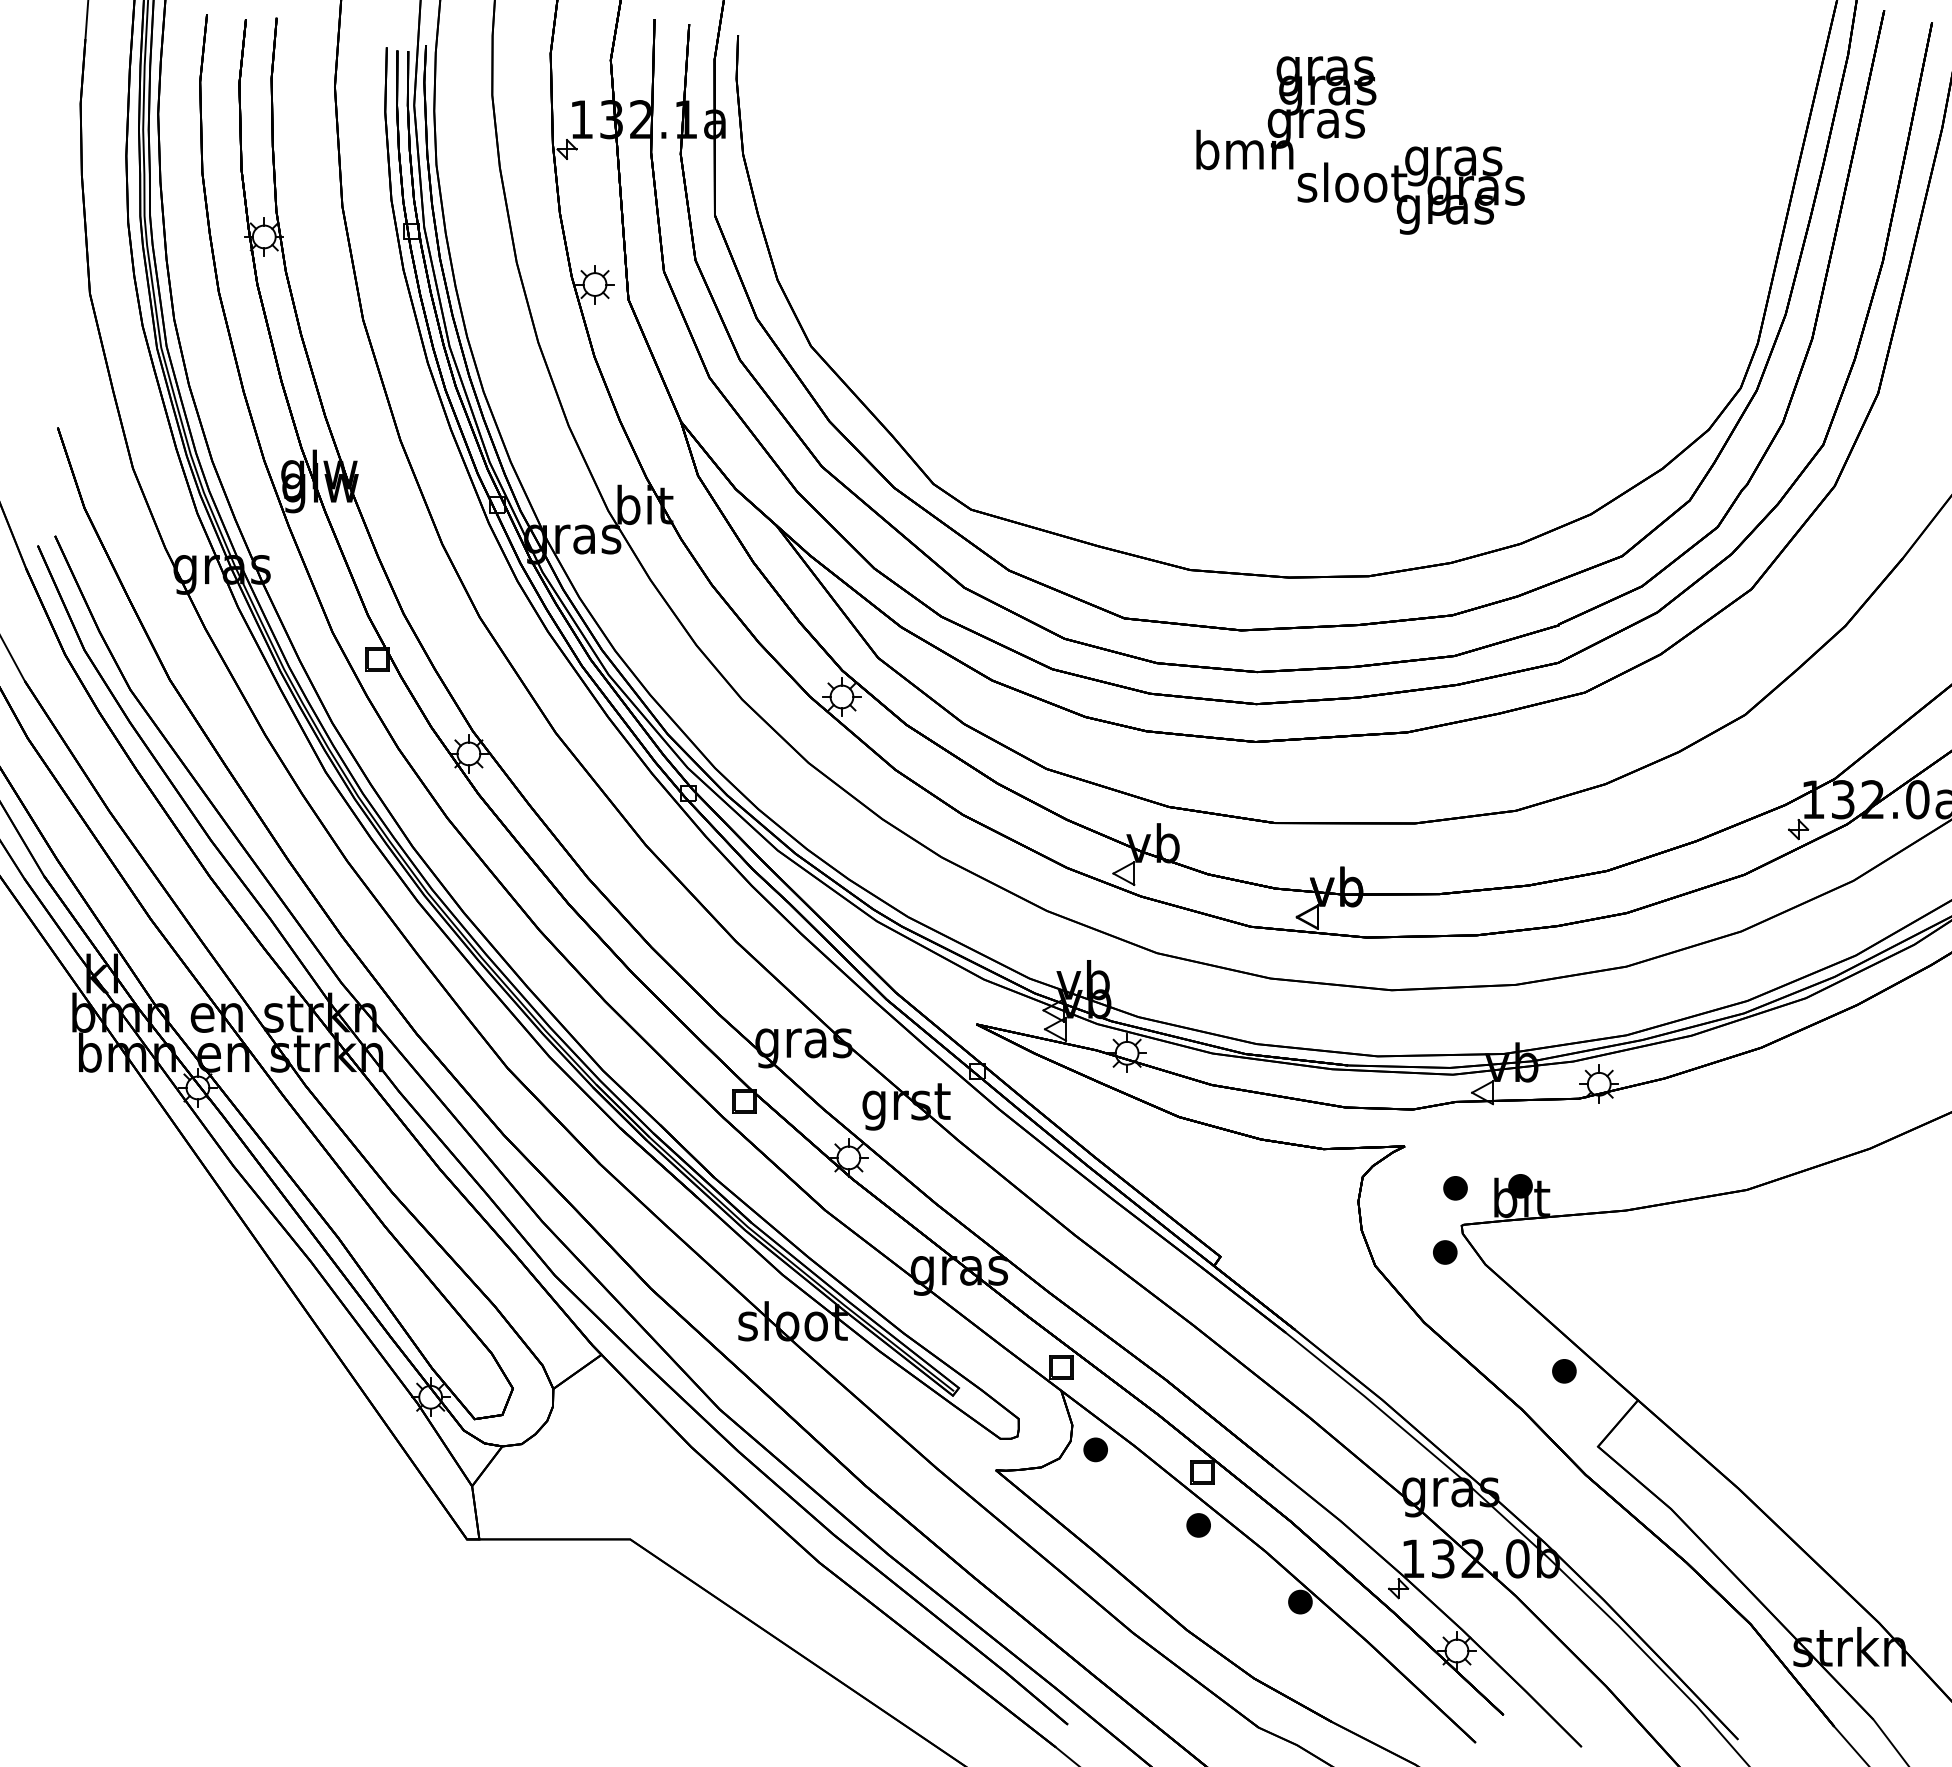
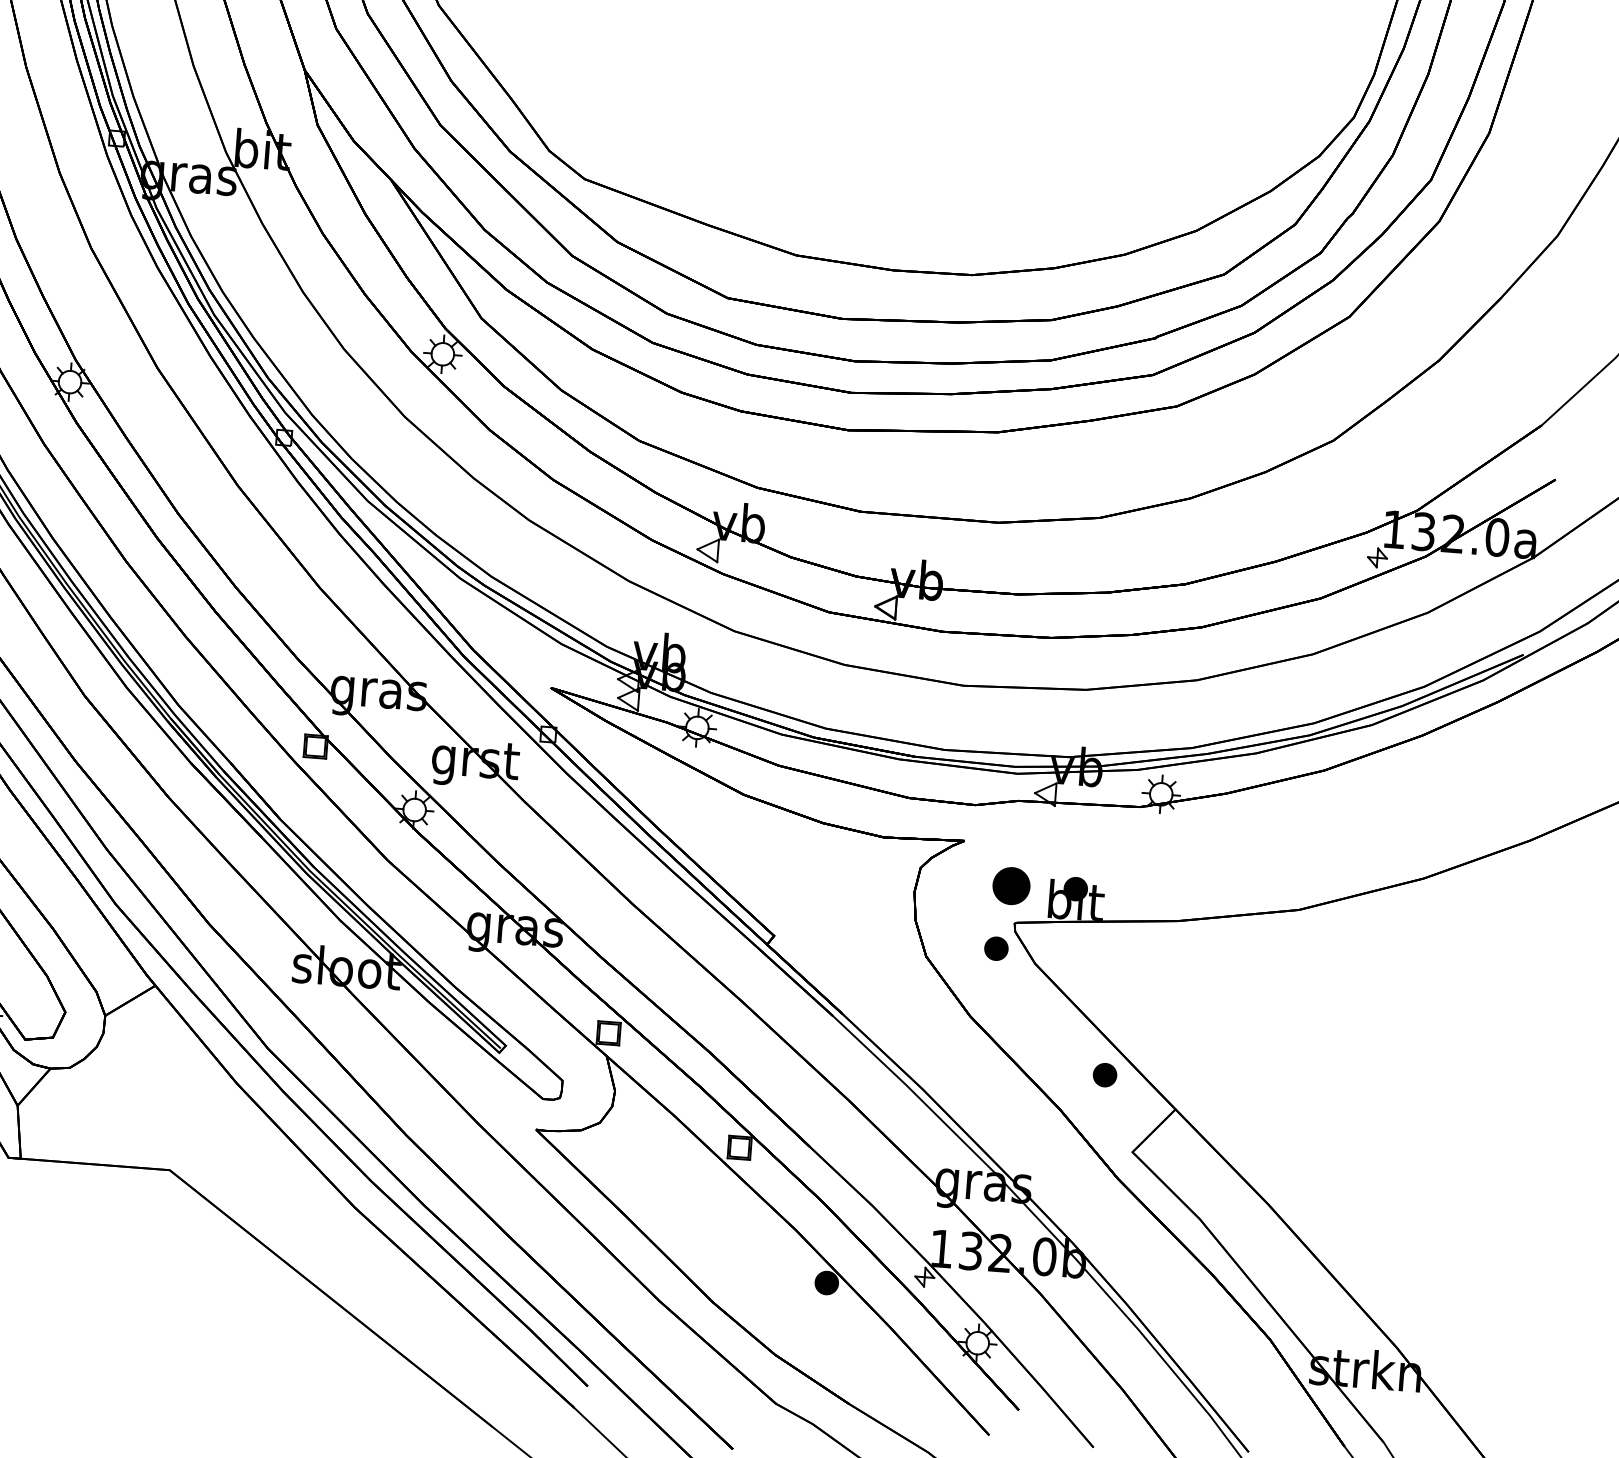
part: (1455, 1188) -> (1011, 886), size x1.6
part: (1095, 1449) -> (636, 1116), removed
part: (1198, 1525) -> (731, 1199), removed

